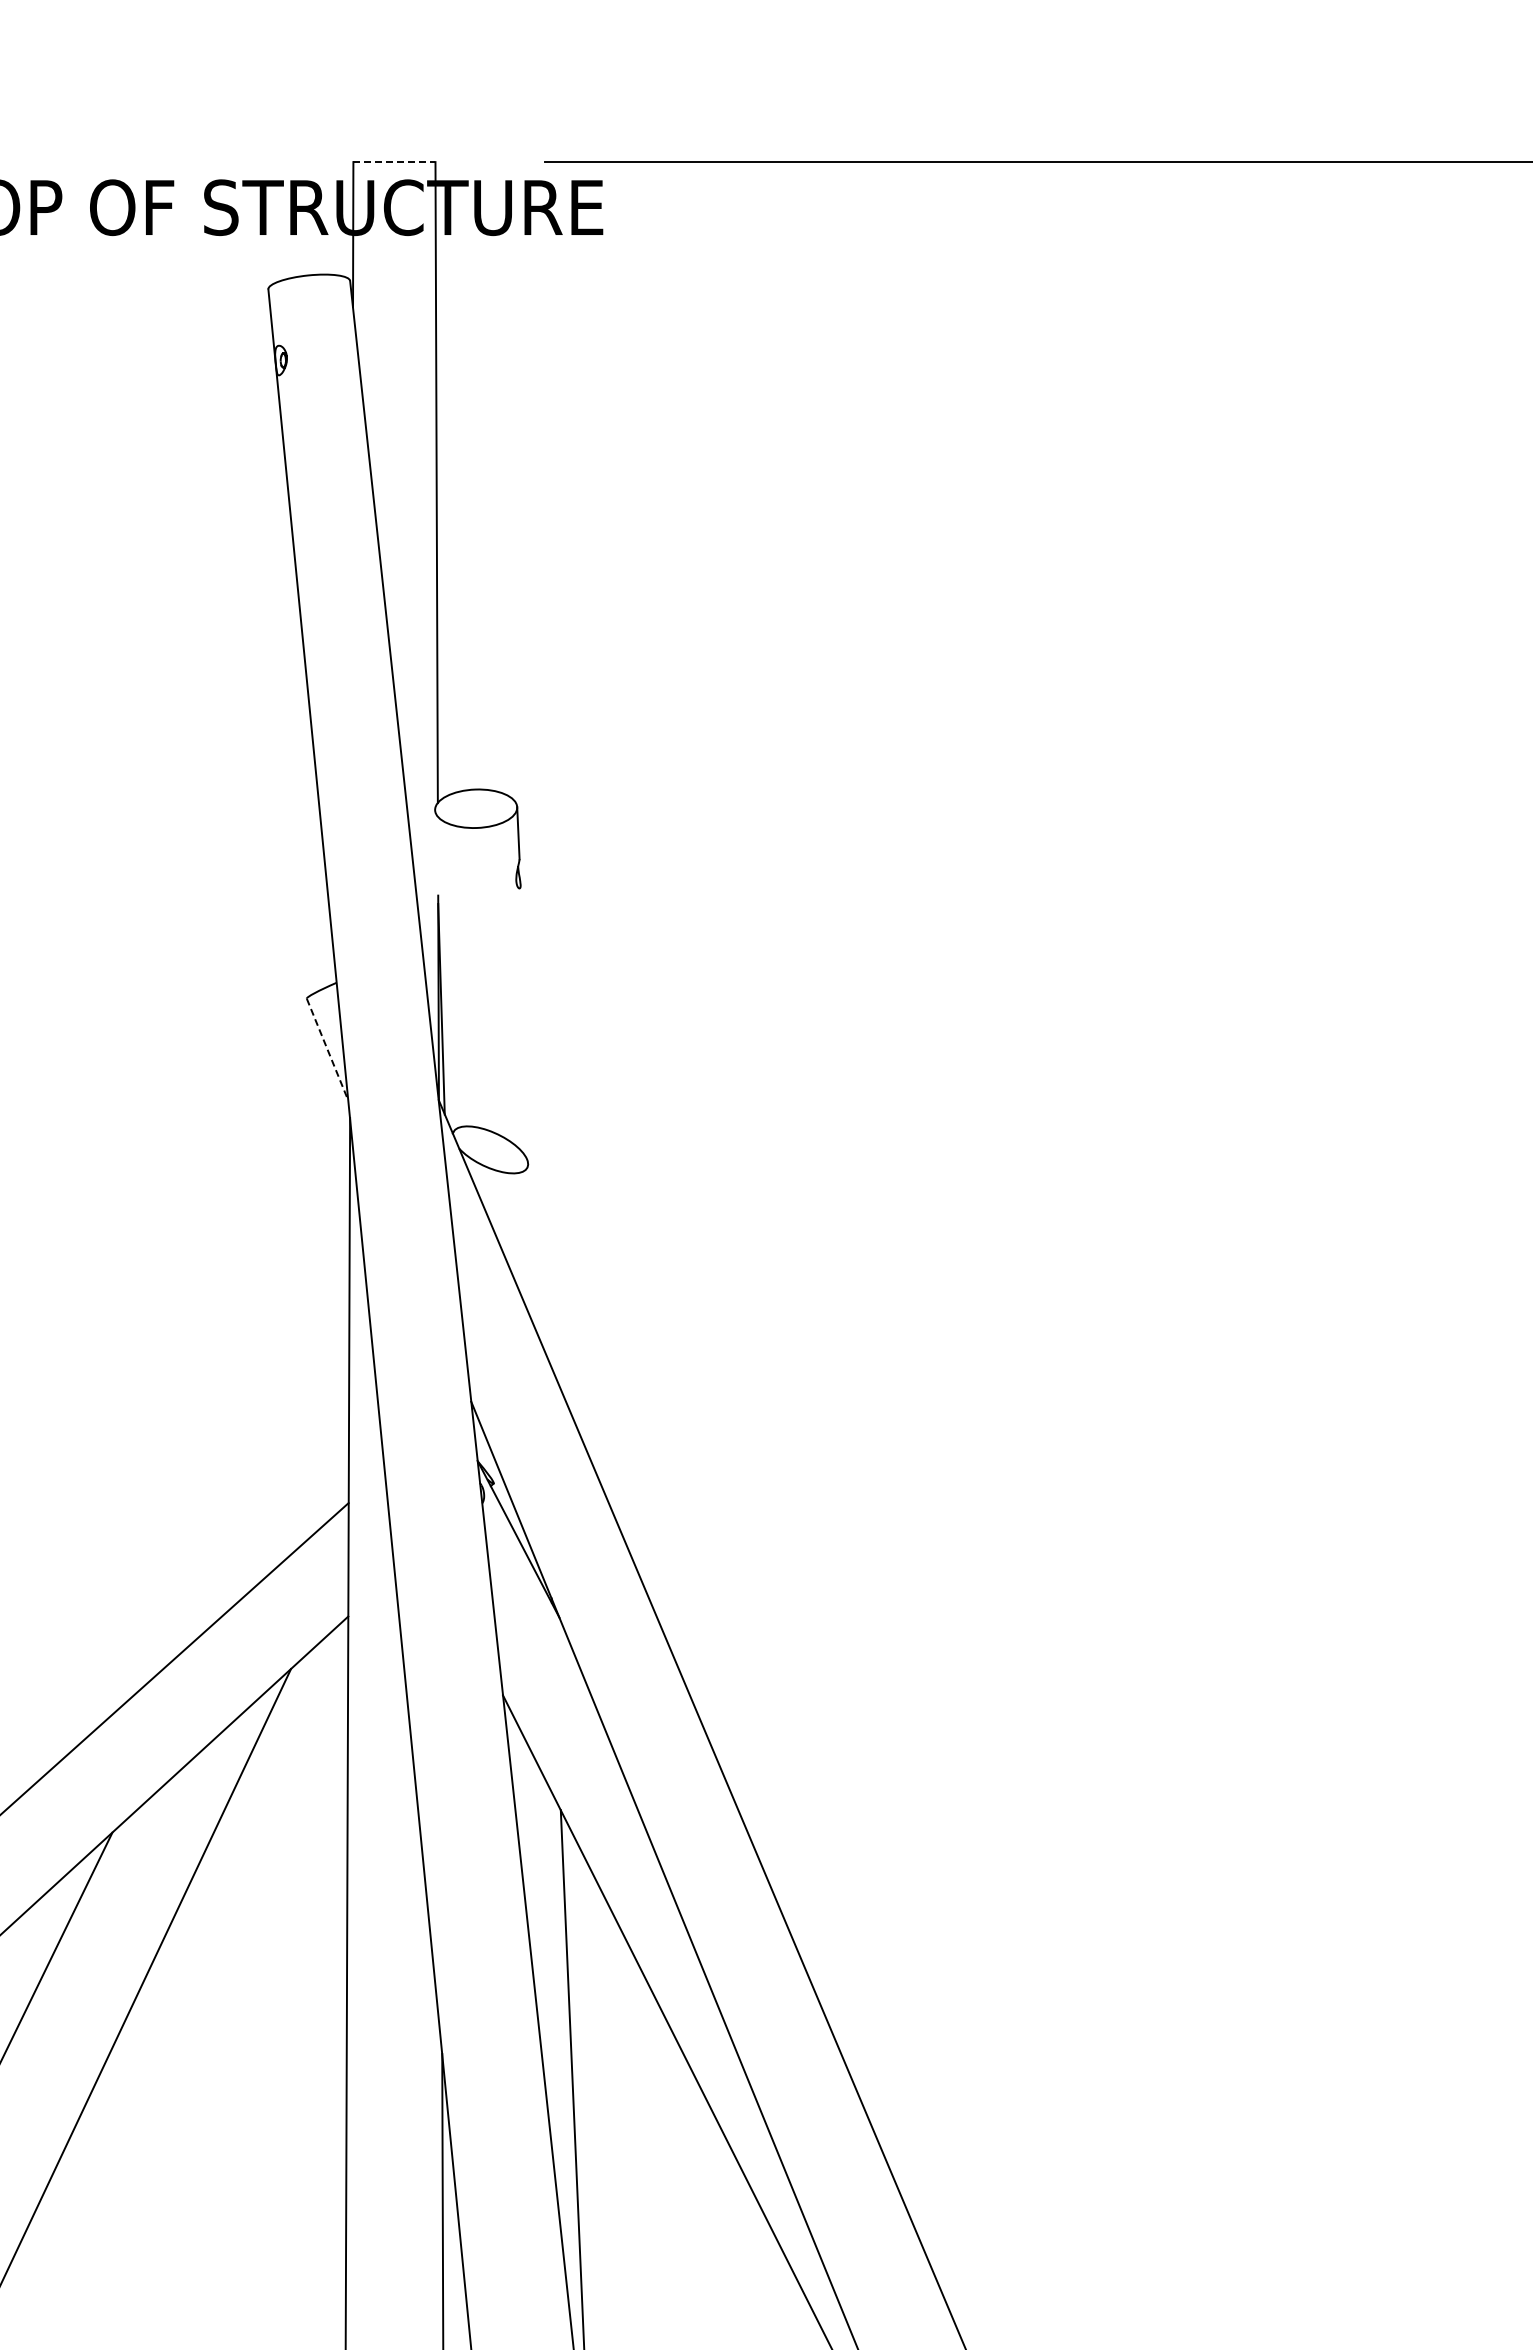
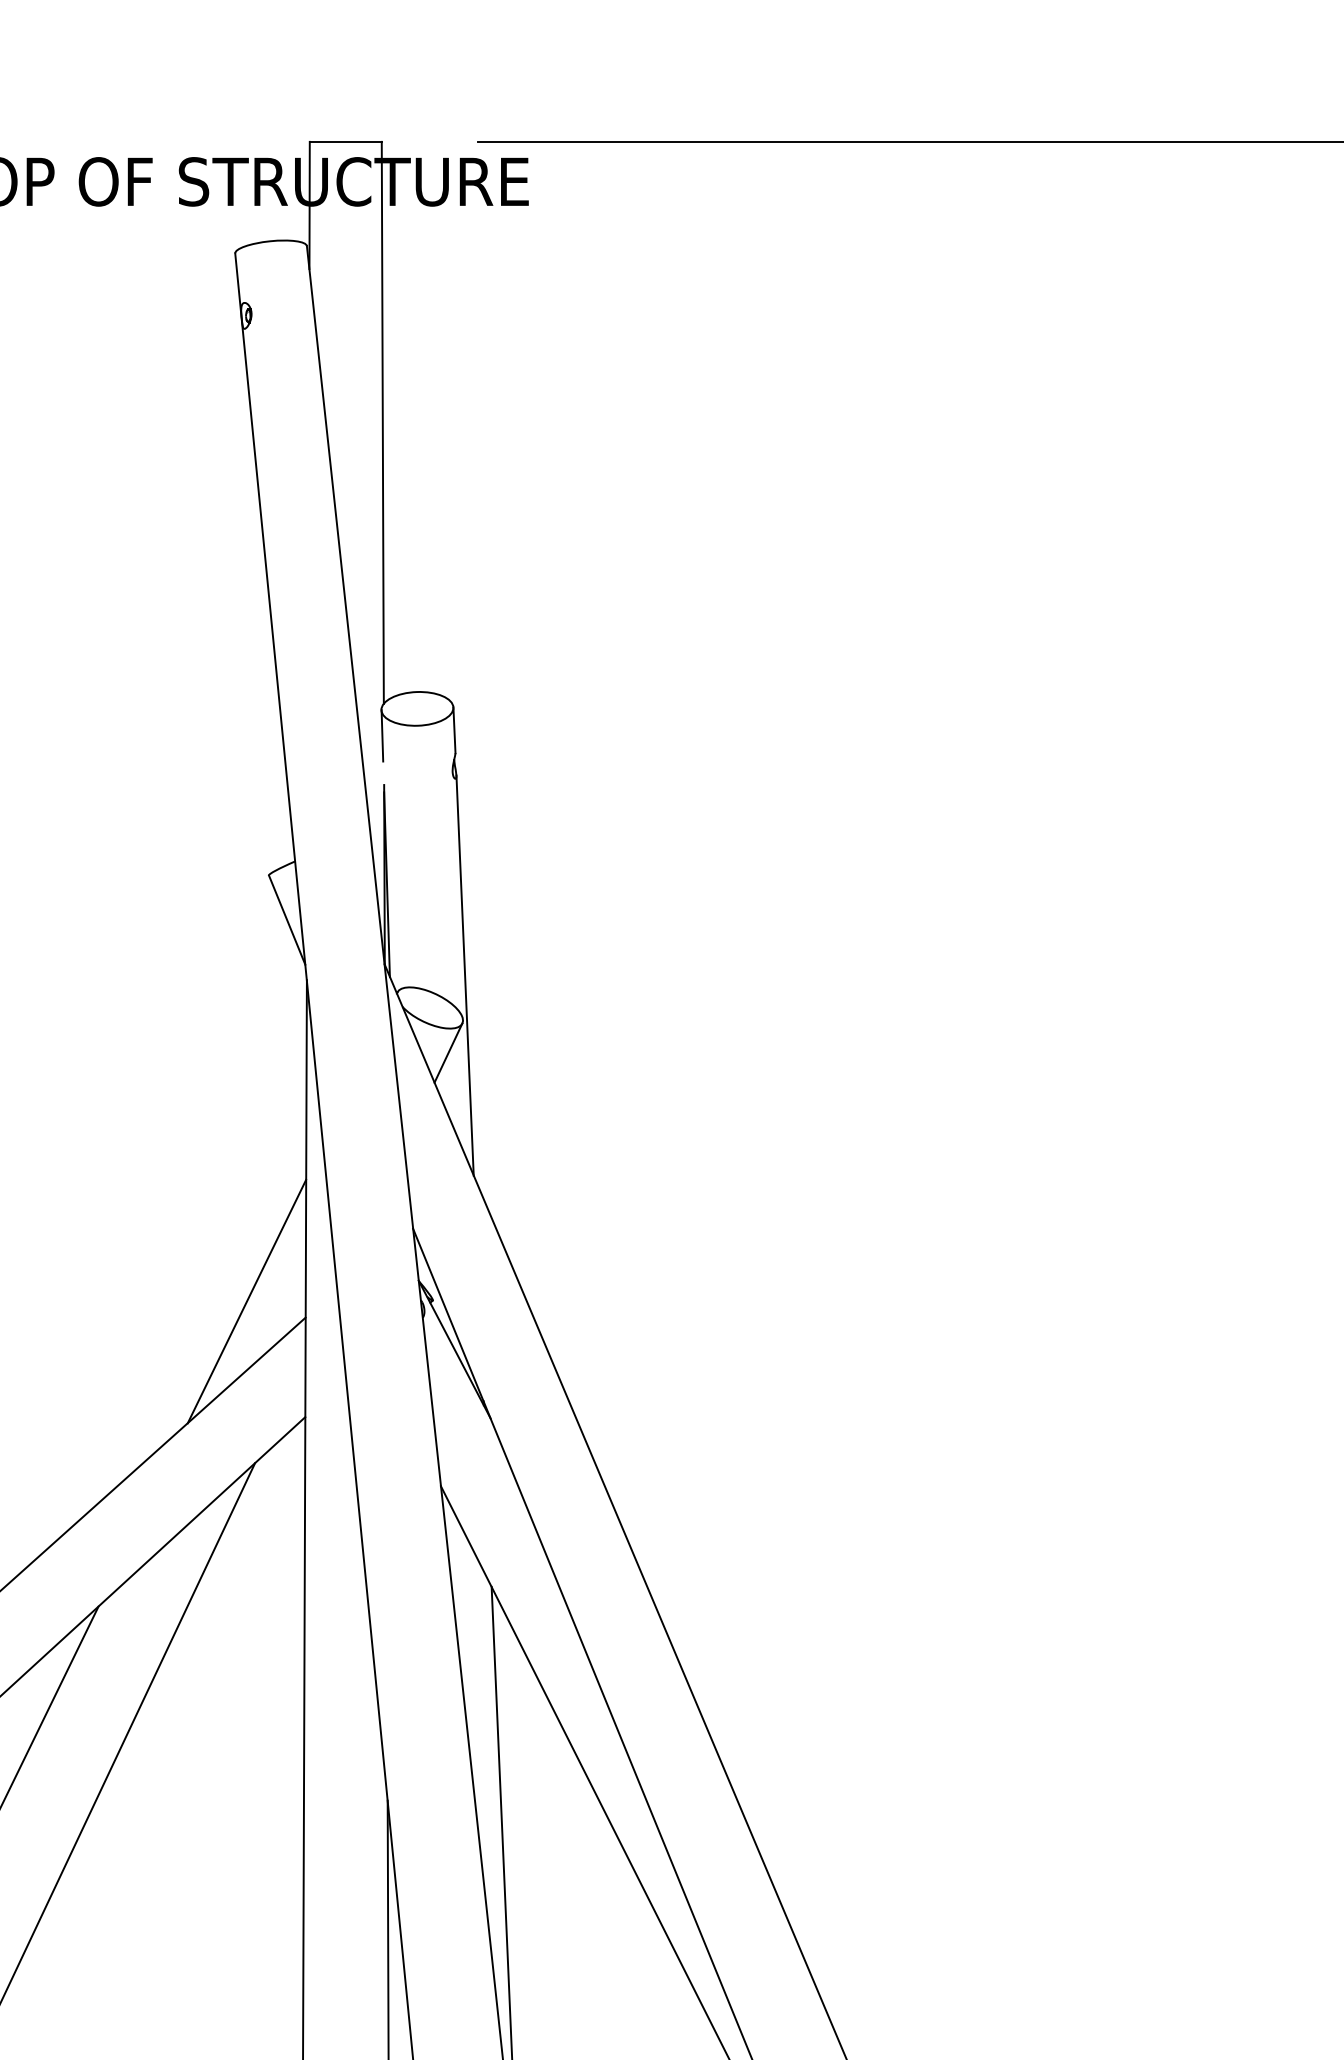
line: (394, 162) -> (345, 142), dashed -> solid
line: (436, 839) -> (382, 735), added
line: (327, 1049) -> (287, 919), dashed -> solid
line: (530, 1112) -> (465, 975), added
line: (511, 1201) -> (448, 1053), added
line: (281, 1484) -> (246, 1301), added

